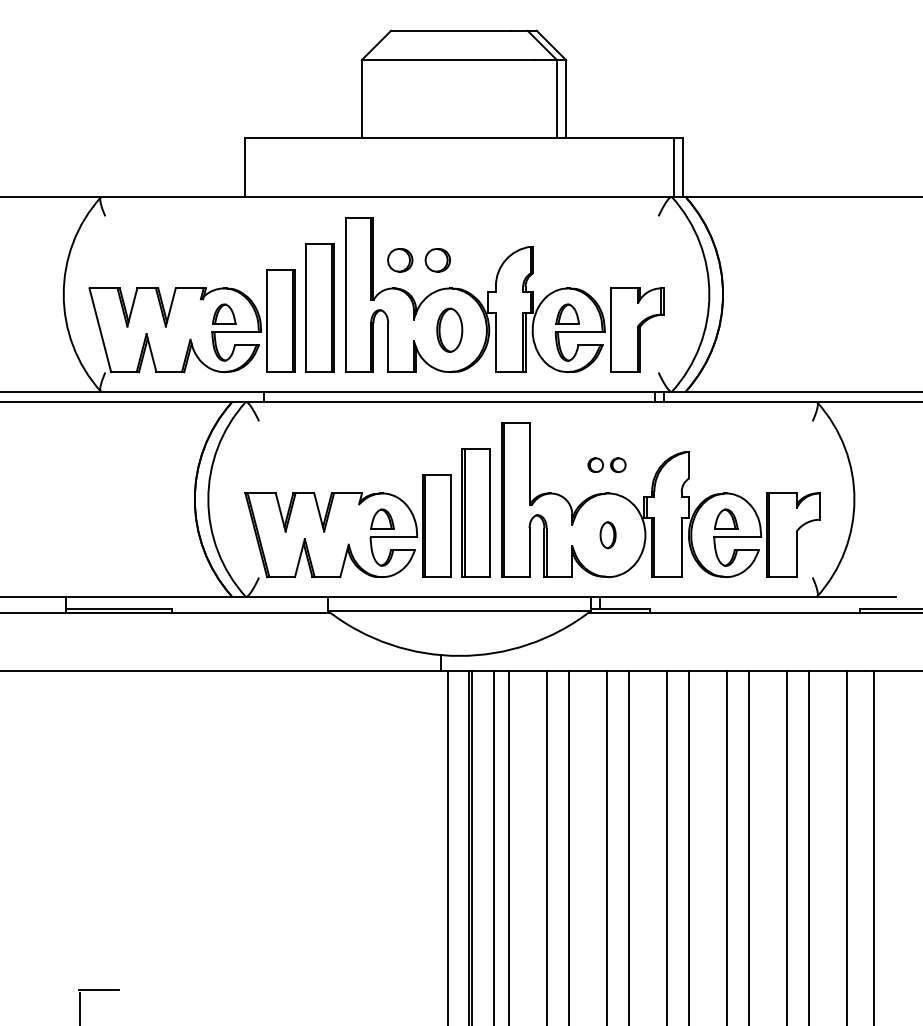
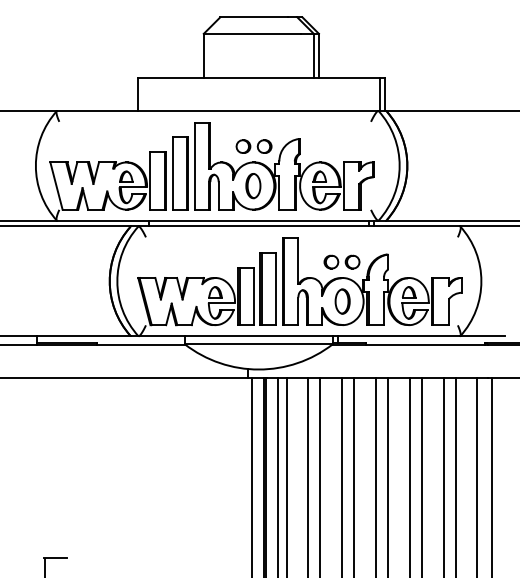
part: (418, 260) -> (253, 146), moved
part: (606, 464) -> (341, 261), size x1.67
part: (607, 535) -> (342, 301), size x1.67

